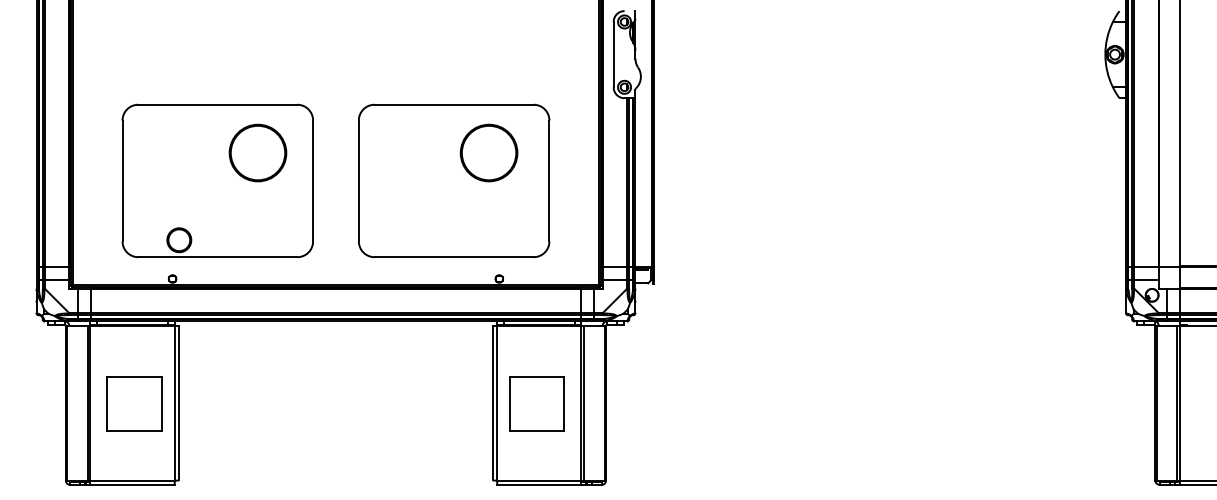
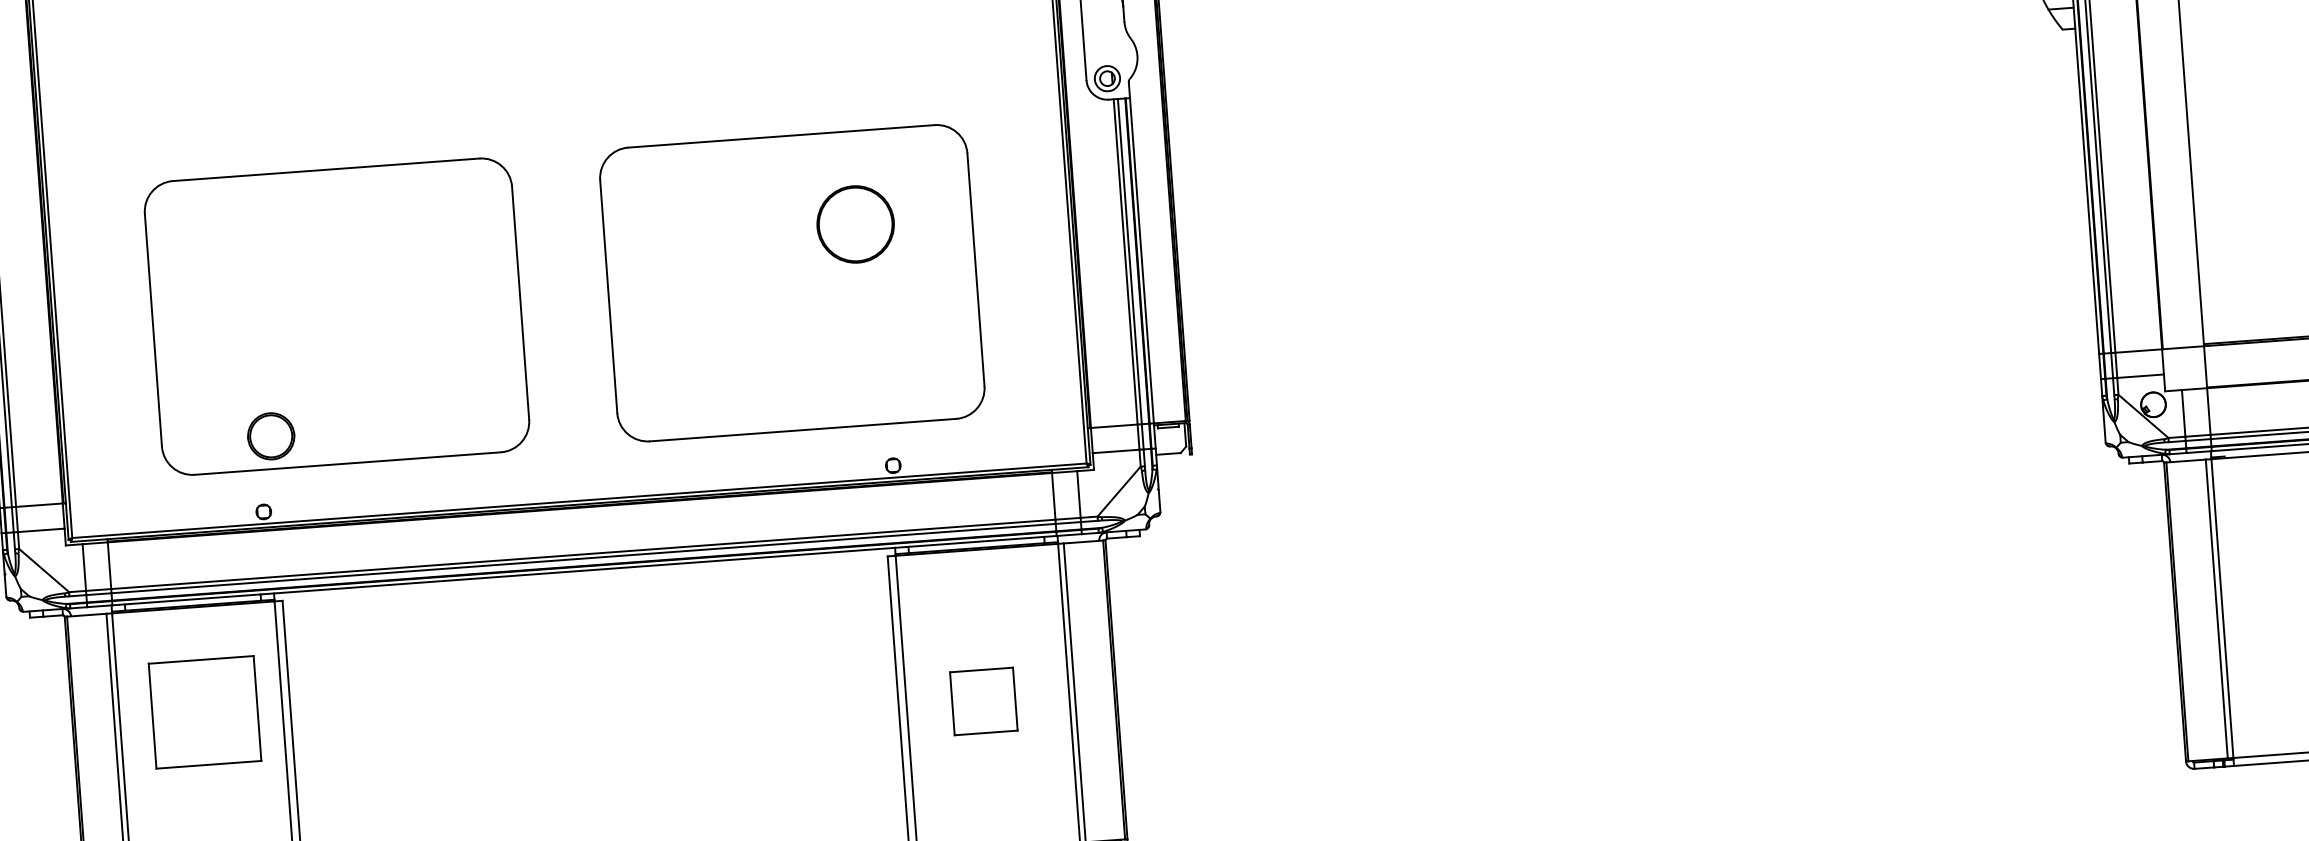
part: (257, 152) -> (409, 256), removed
part: (488, 152) -> (854, 223), size x0.7
part: (134, 403) -> (204, 710), moved
part: (536, 403) -> (982, 700), size x0.6

